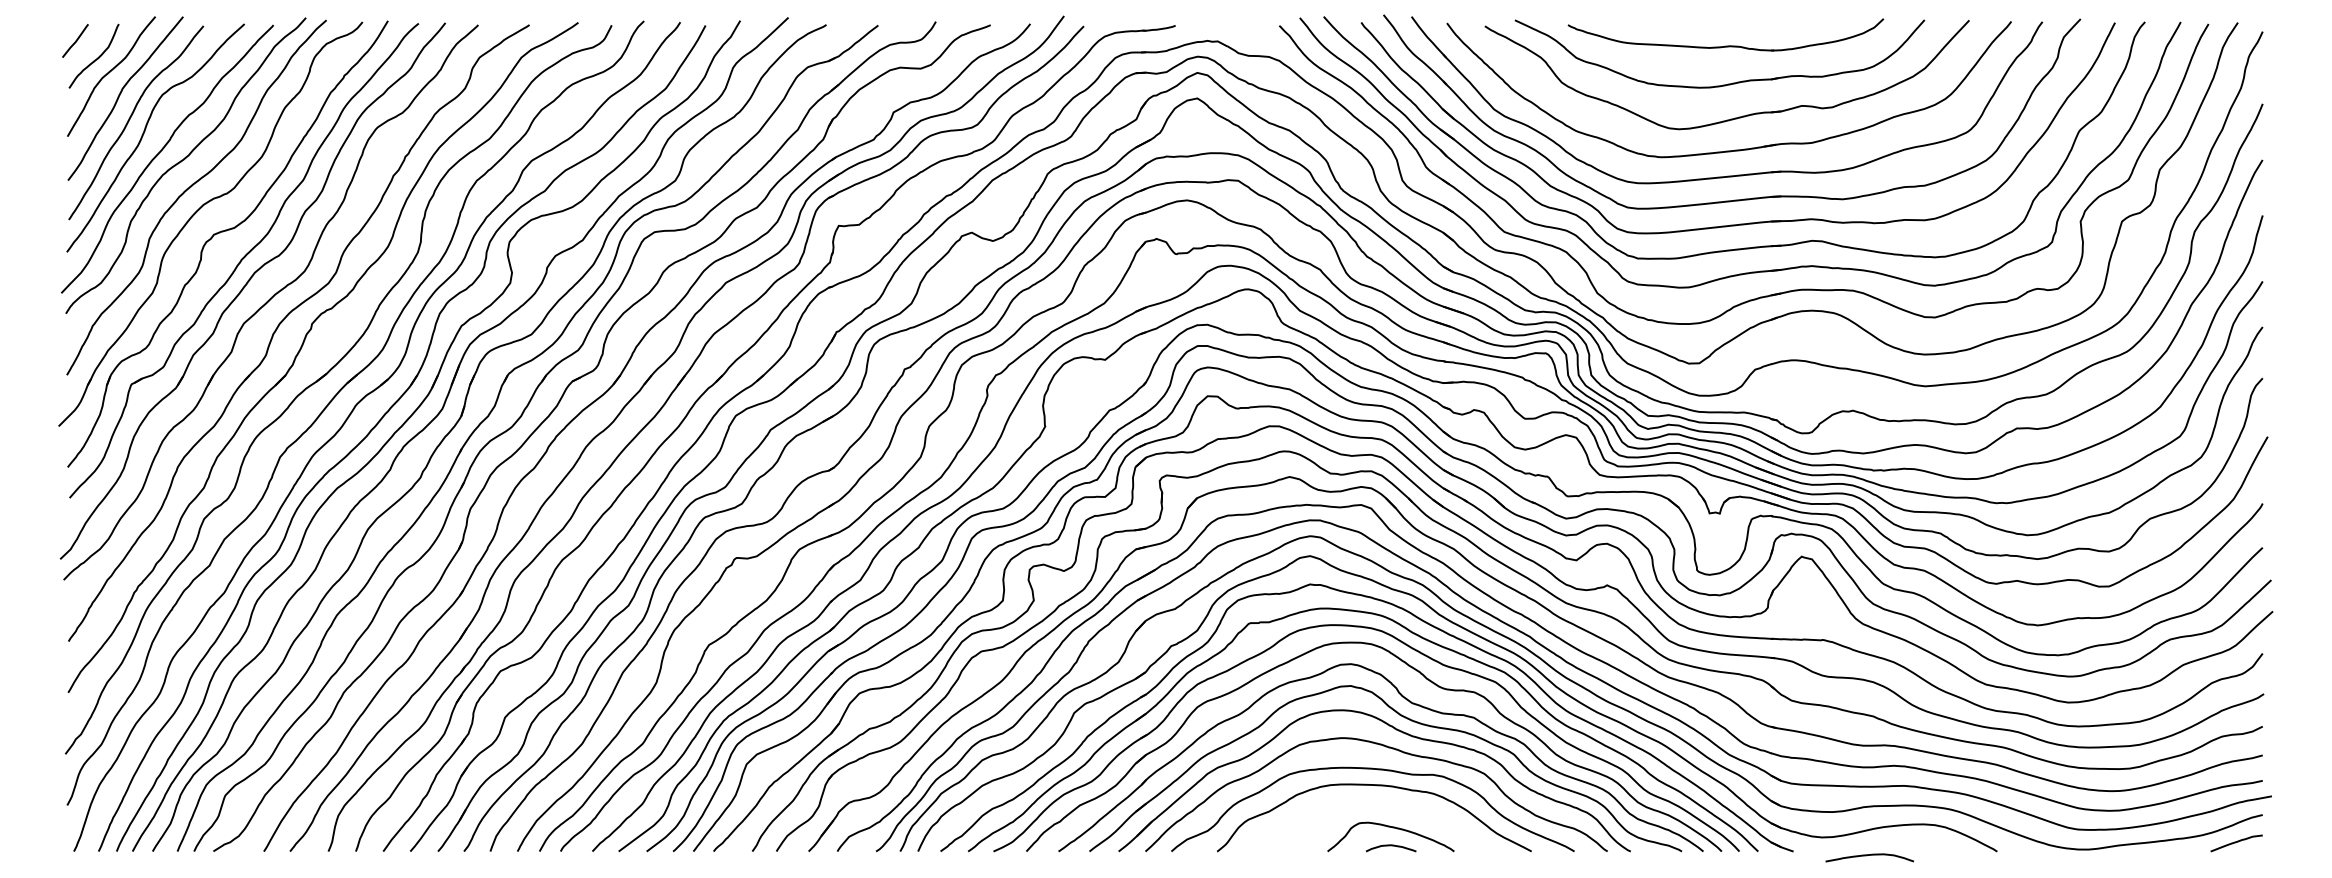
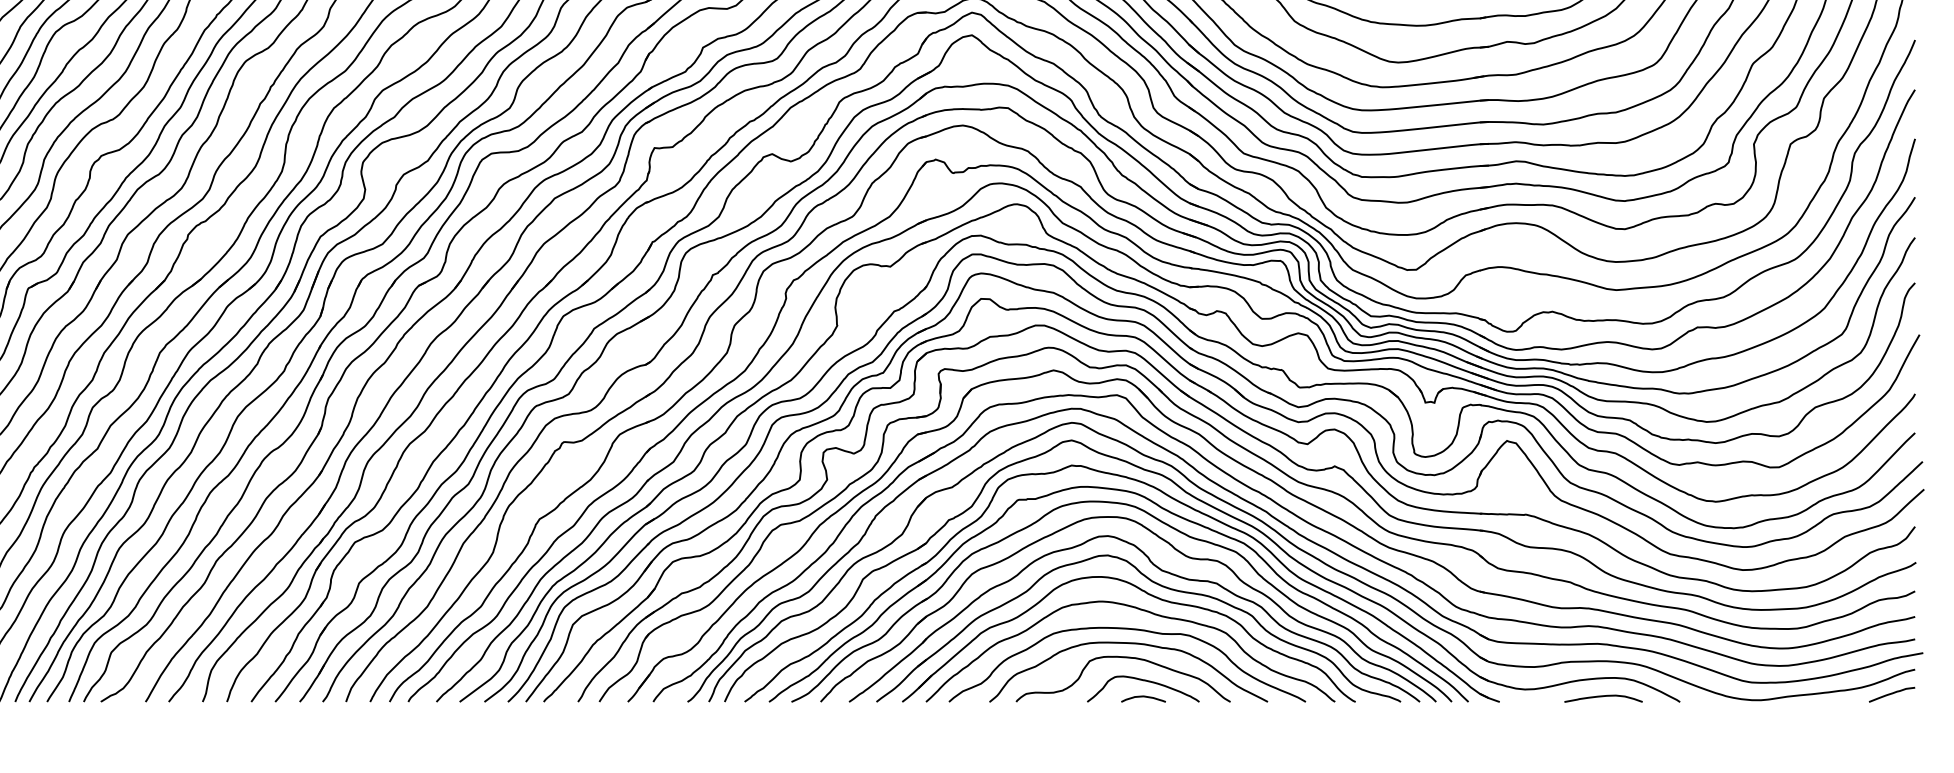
curve: (1372, 802) -> (1127, 658), added
curve: (1869, 855) -> (1603, 696), moved

